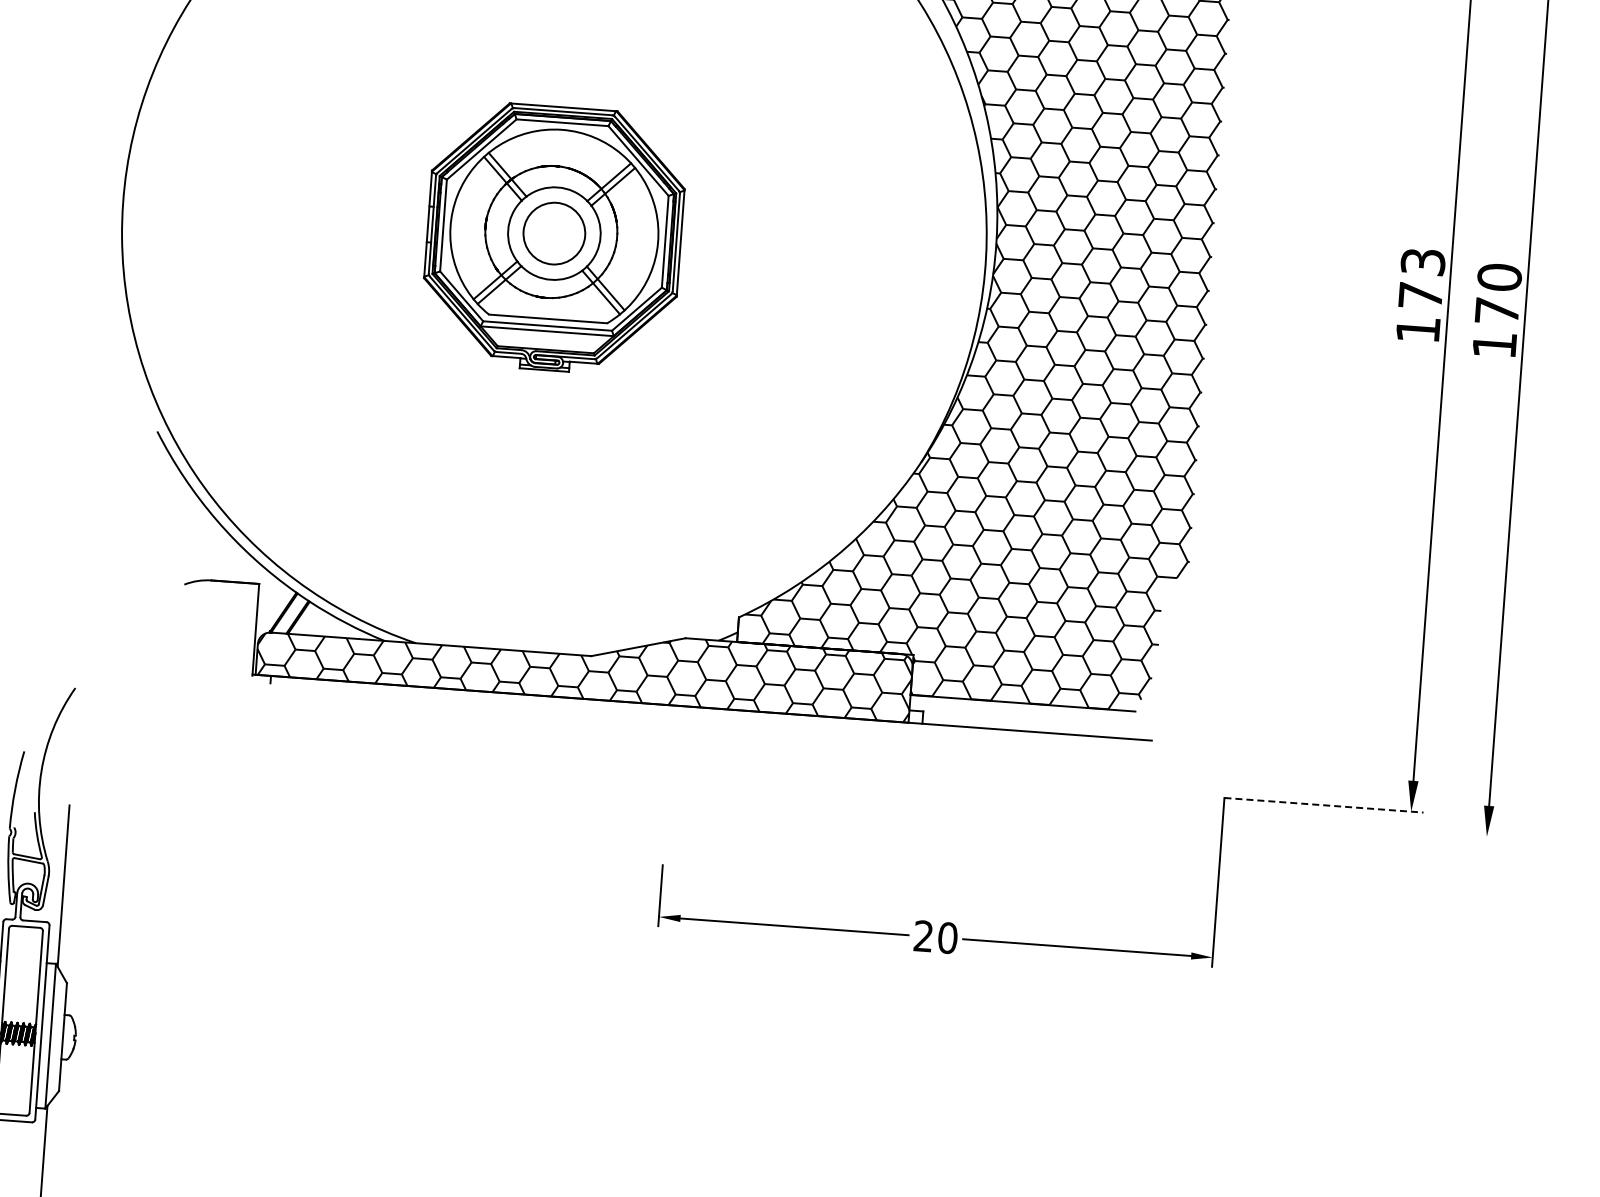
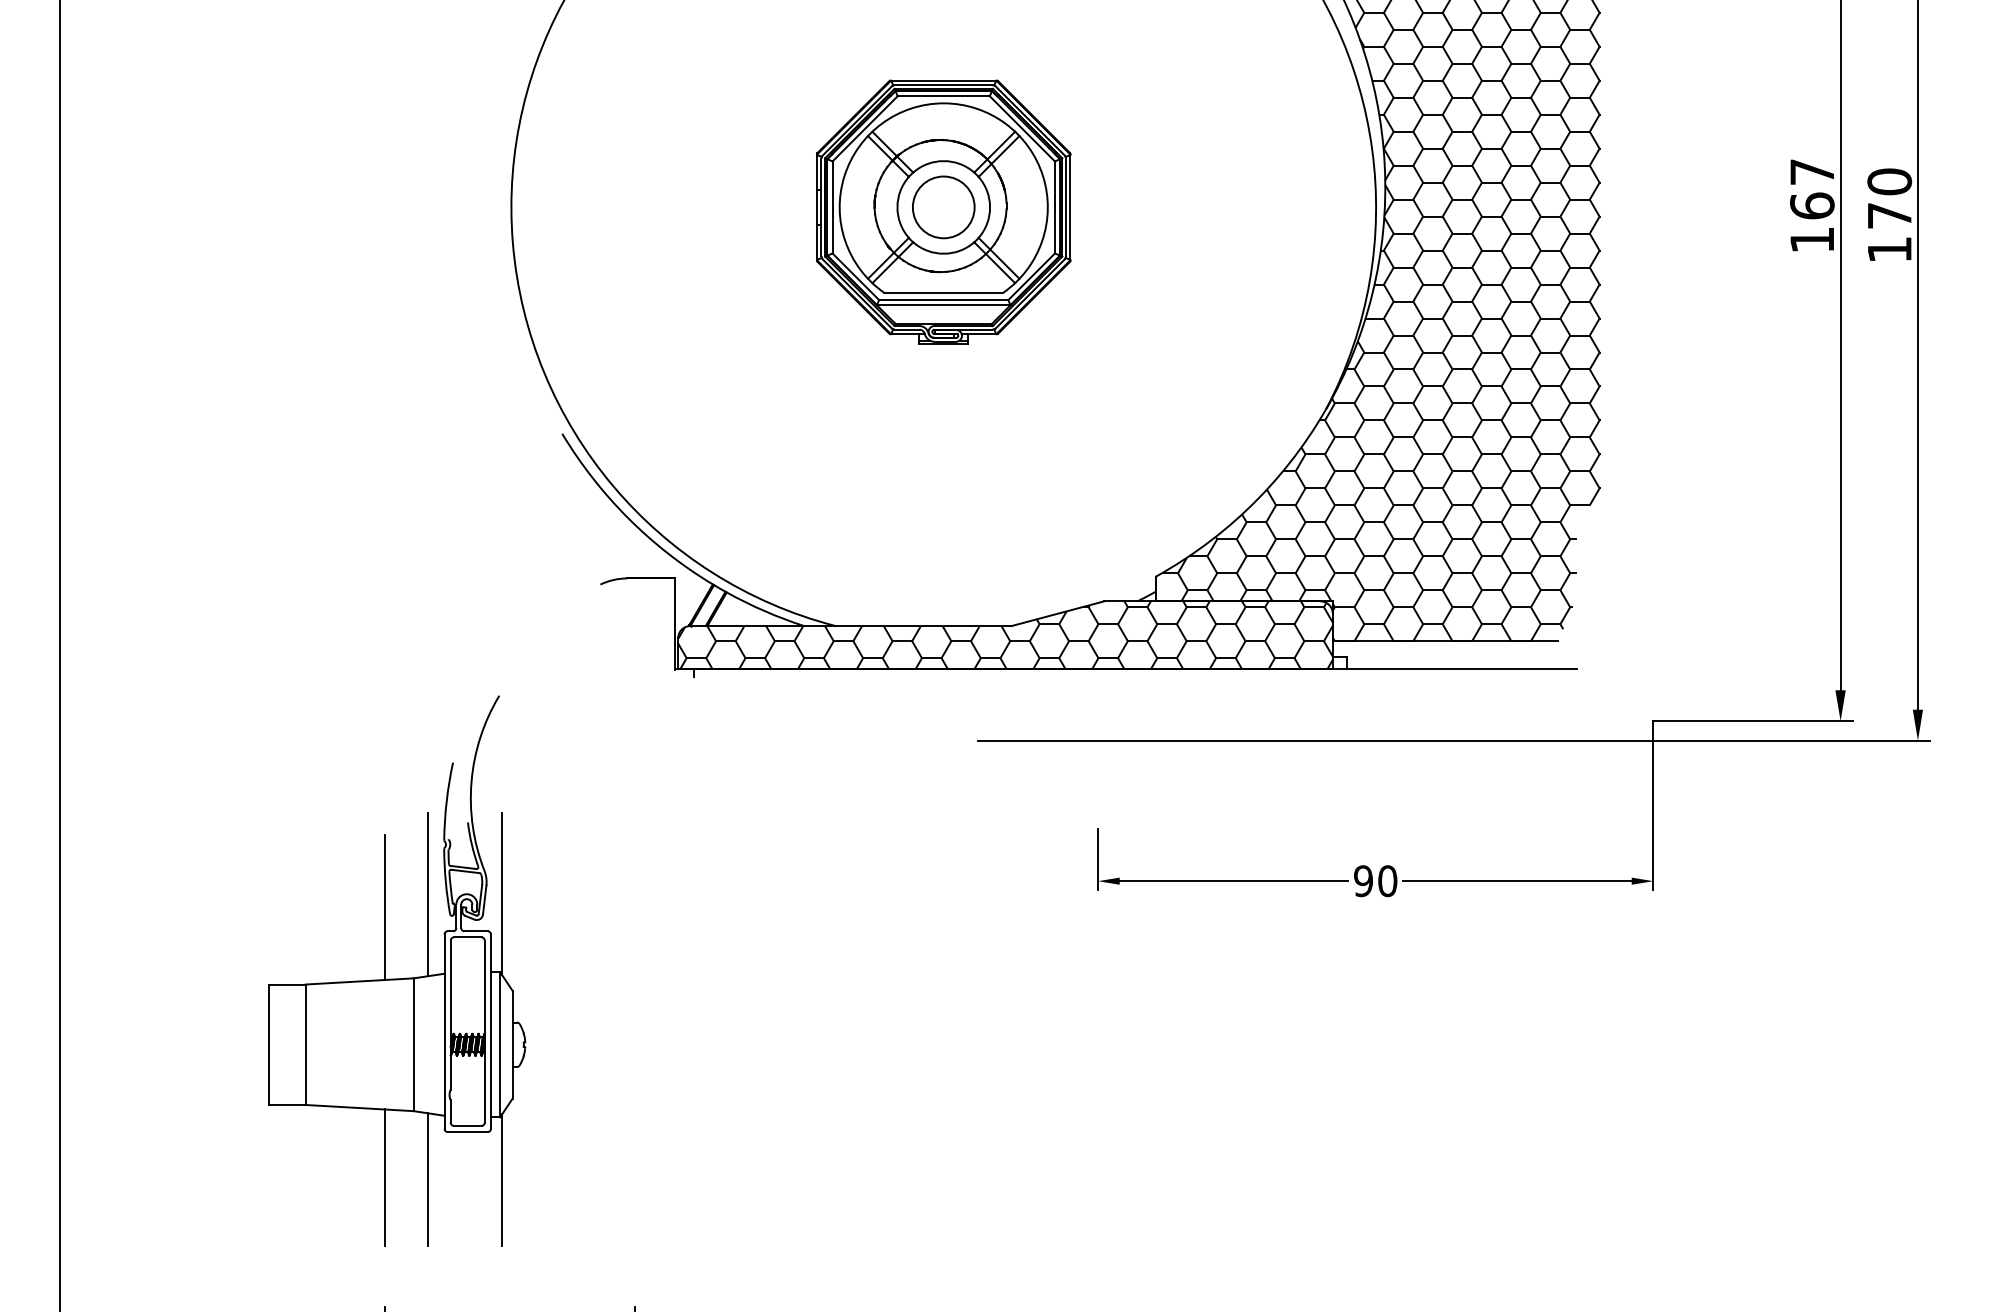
text: (1422, 279) -> (1812, 189), 173 -> 167
line: (1023, 802) -> (1453, 740), added
line: (1324, 805) -> (1753, 721), dashed -> solid
text: (923, 936) -> (1363, 881), 20 -> 90

